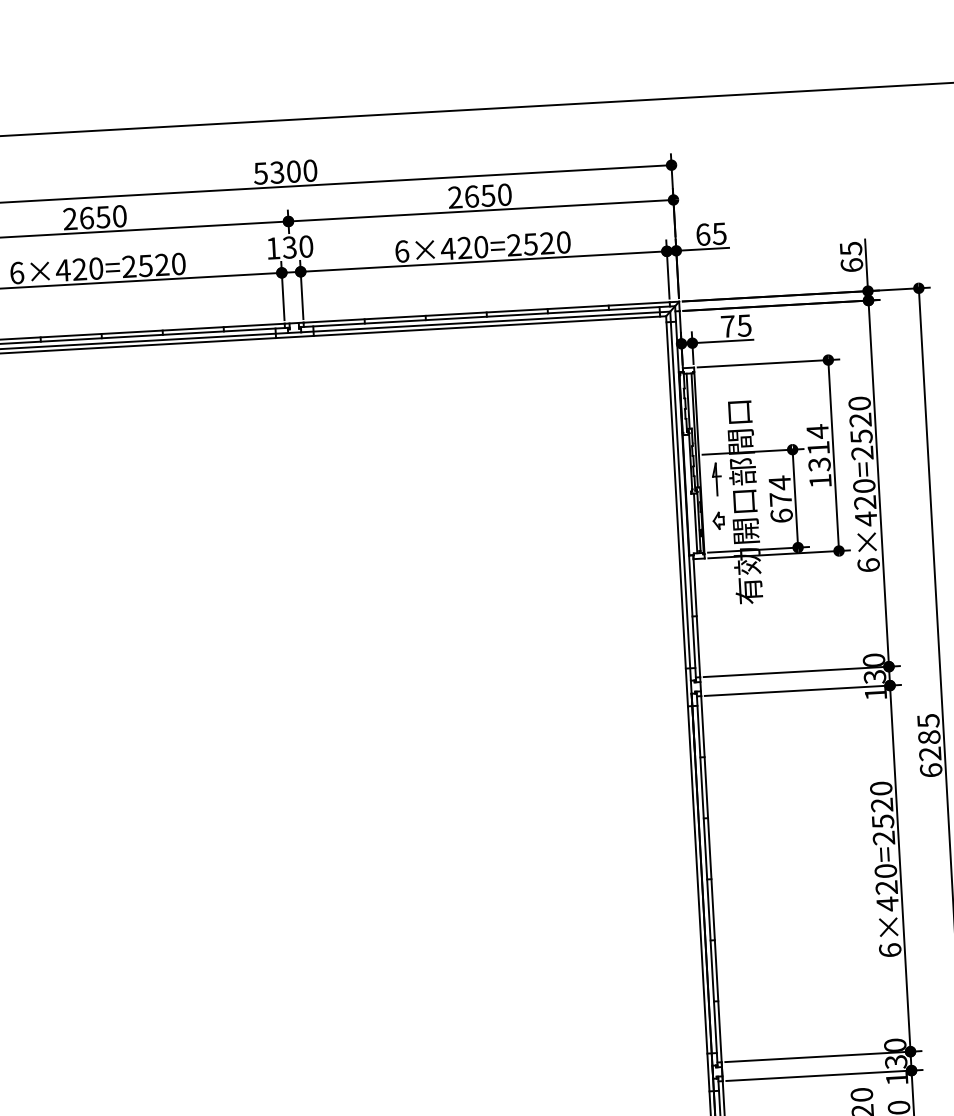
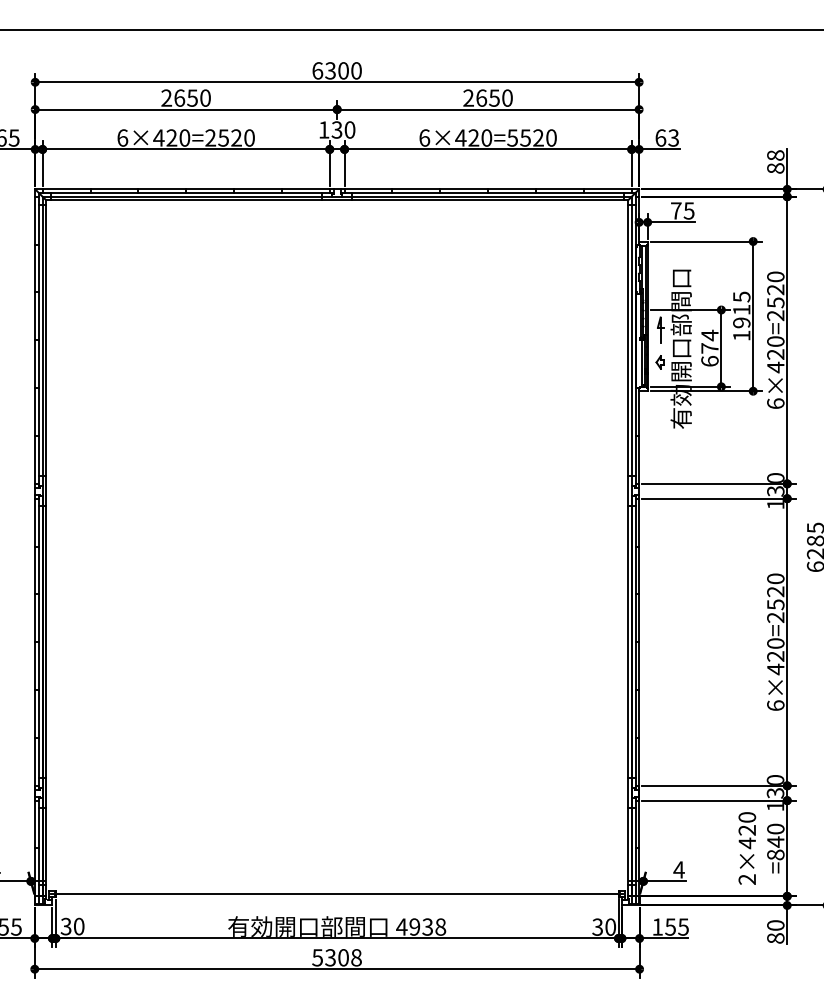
text: (260, 173) -> (317, 70), 5300 -> 6300
text: (719, 233) -> (673, 137), 65 -> 63
text: (514, 244) -> (512, 137), 6×420=2520 -> 6×420=5520
text: (851, 256) -> (775, 161), 65 -> 88
text: (818, 447) -> (741, 309), 1314 -> 1915

